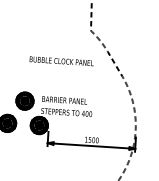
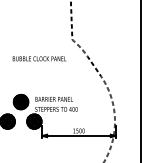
text: (61, 60) -> (39, 58), moved

